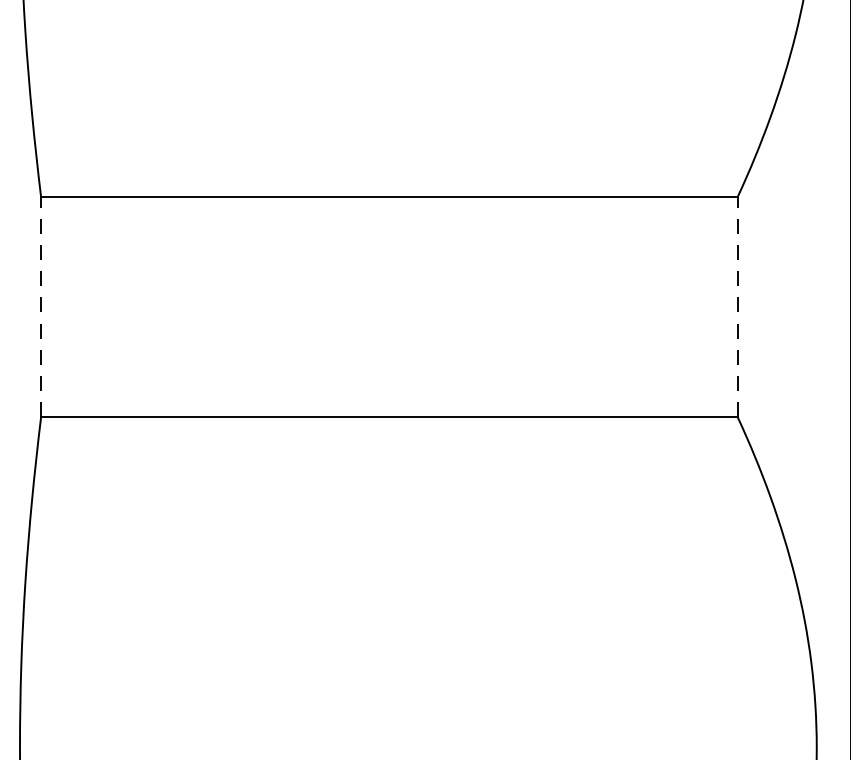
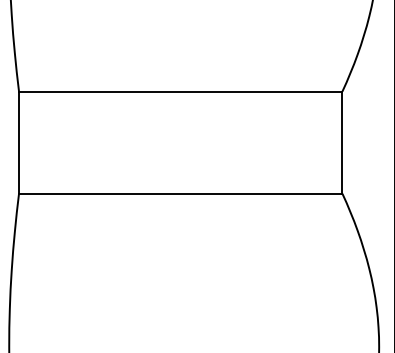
line: (42, 306) -> (19, 142), dashed -> solid
line: (737, 306) -> (342, 142), dashed -> solid

